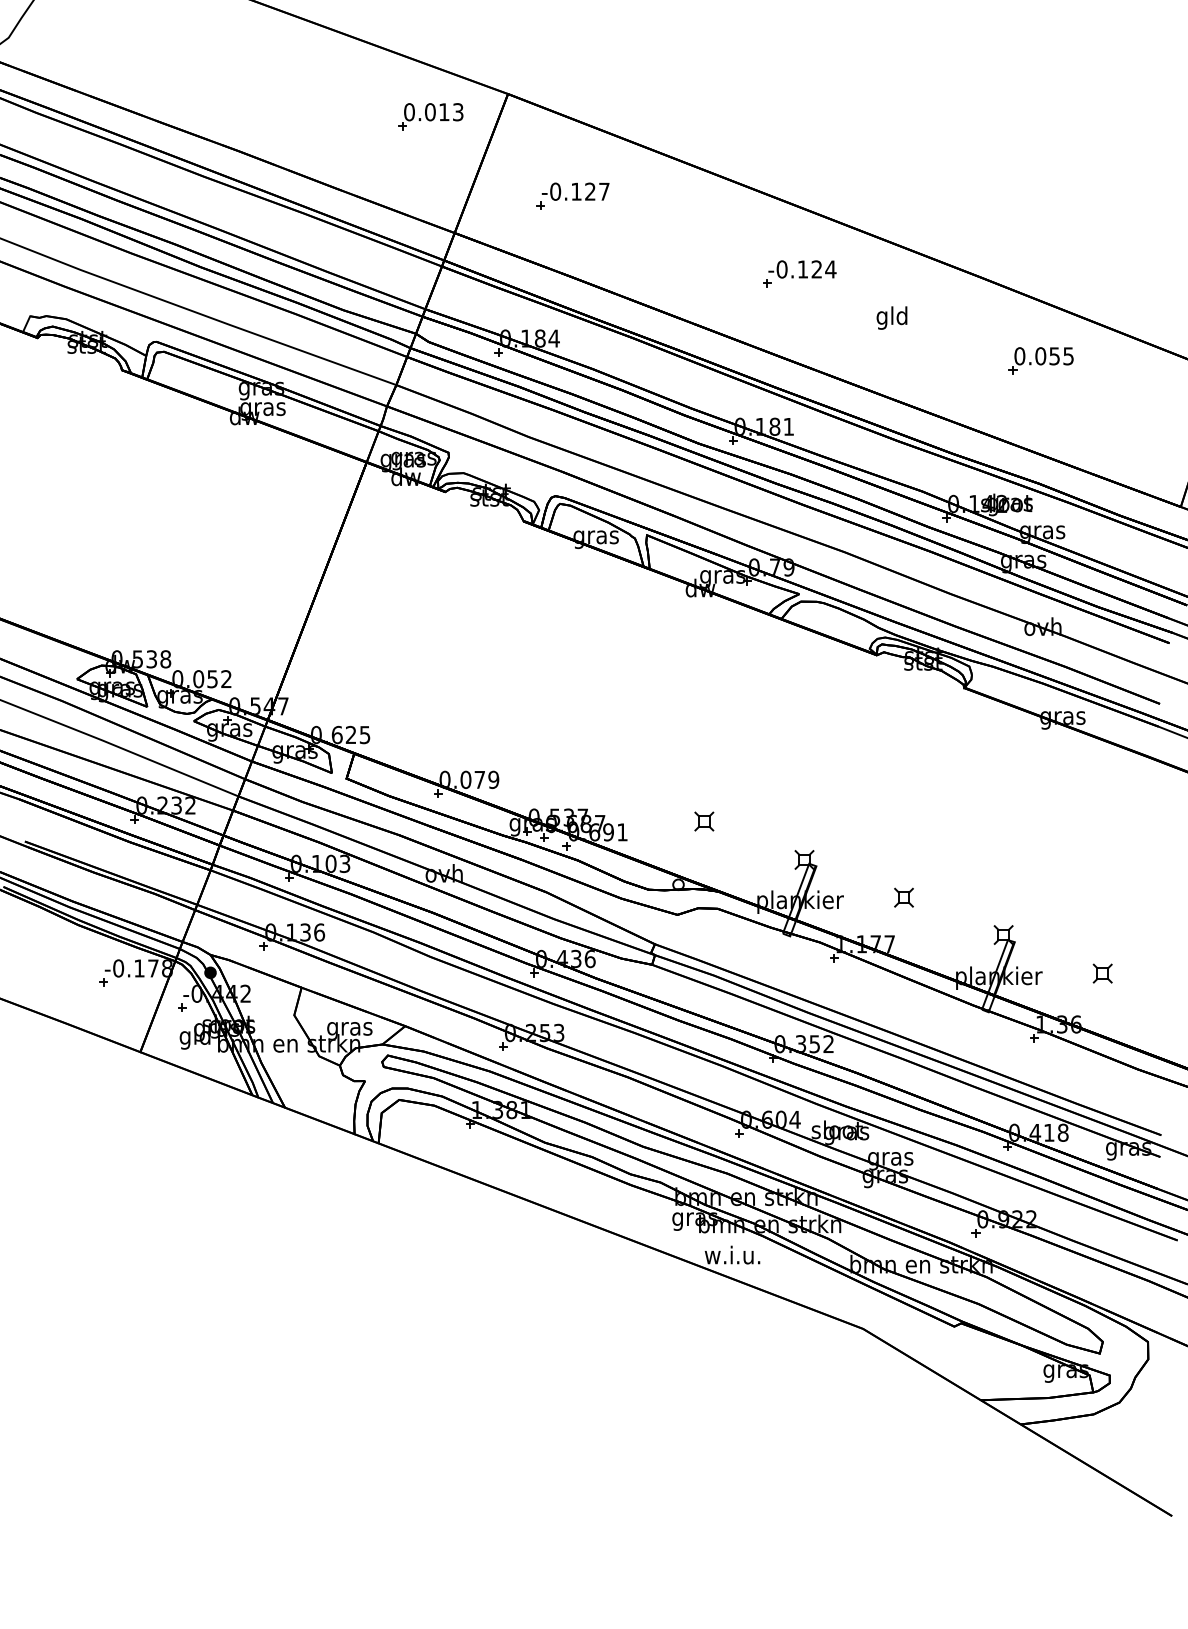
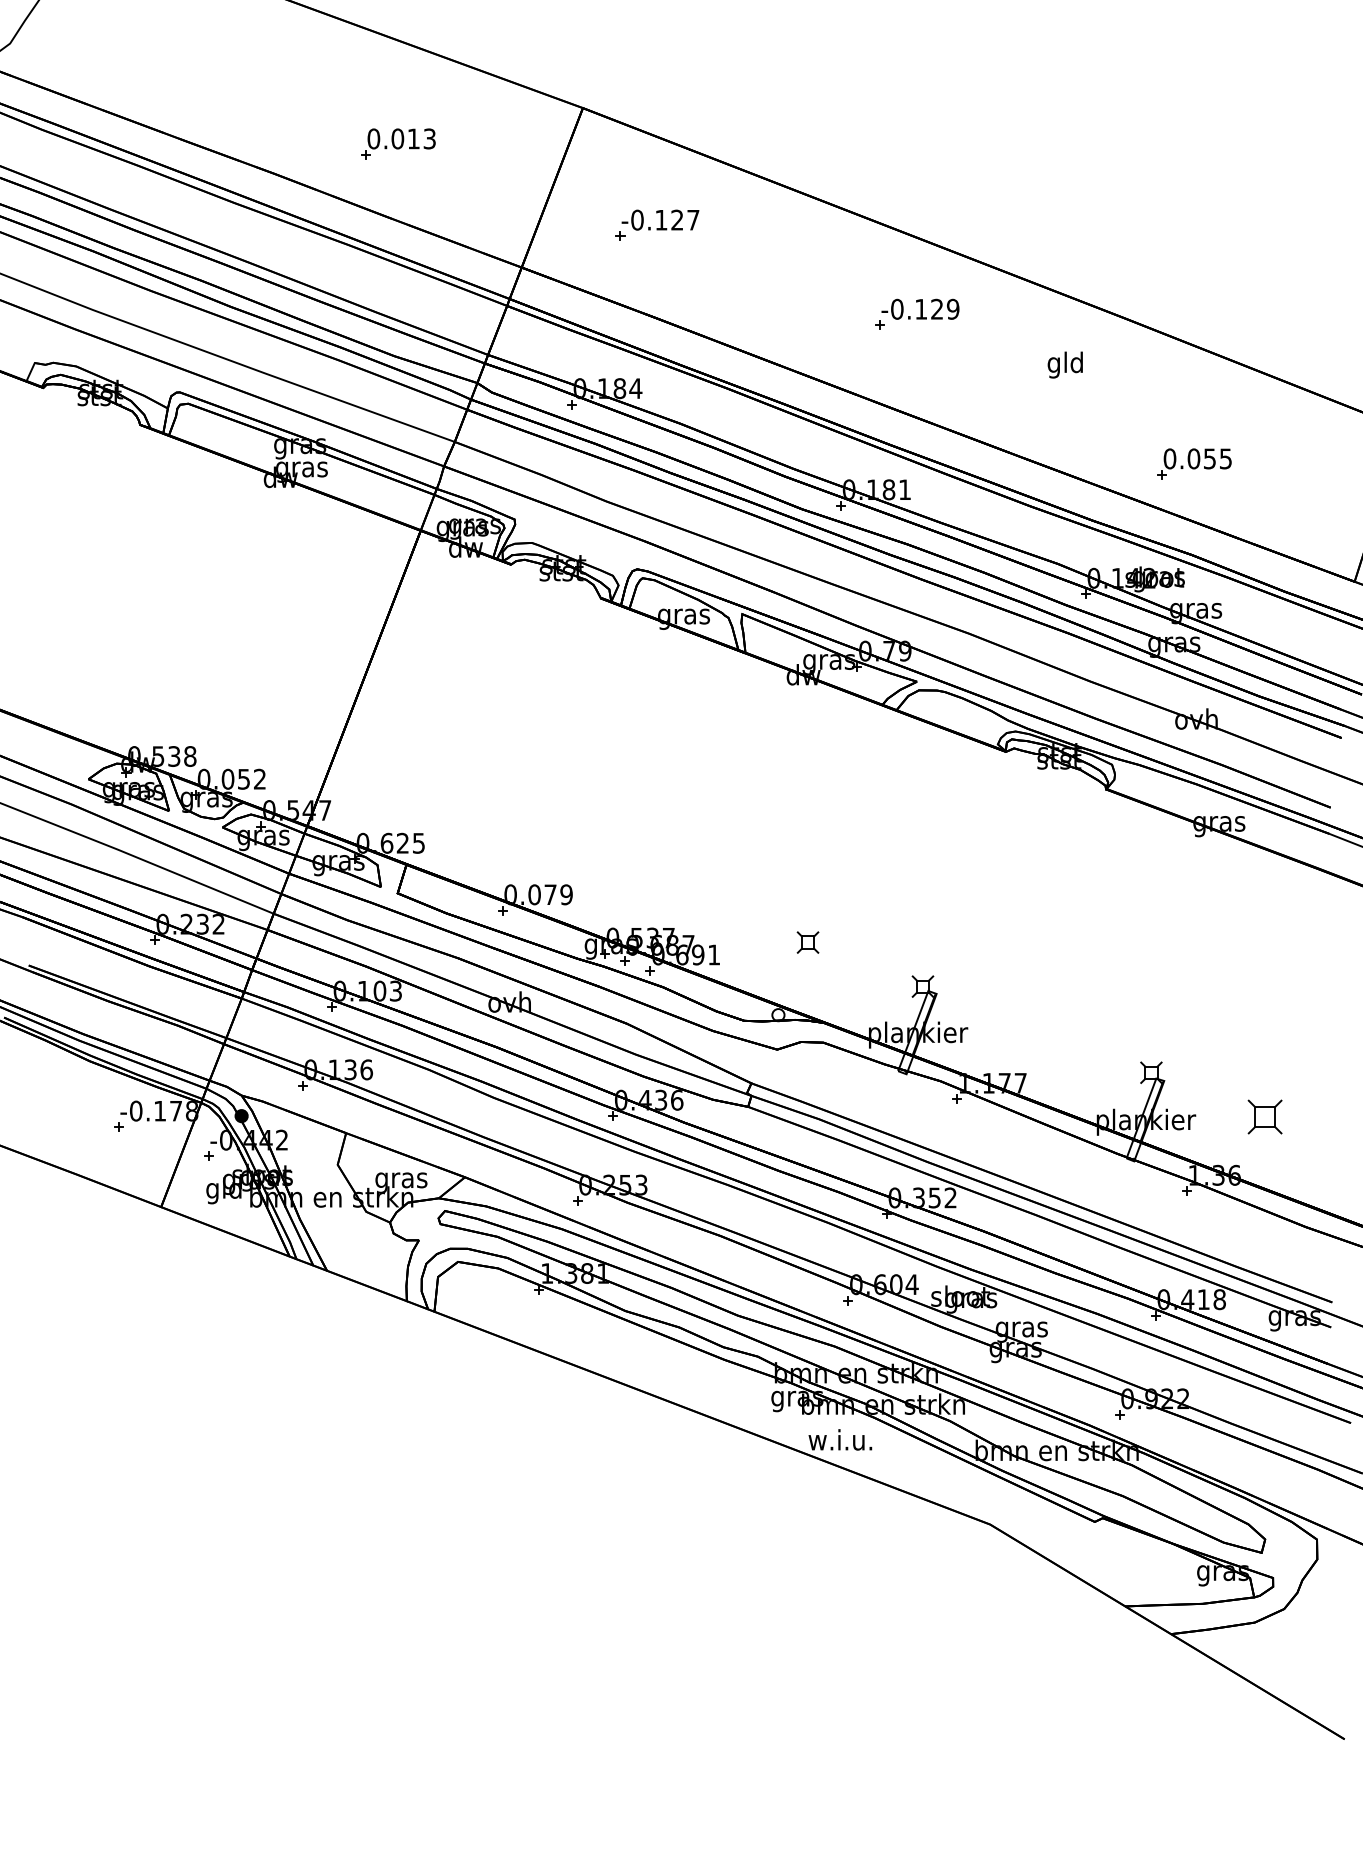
part: (430, 116) -> (398, 143), moved
text: (830, 268) -> (952, 308), -0.124 -> -0.129
text: (891, 317) -> (1064, 364), moved
part: (1041, 360) -> (1194, 463), moved
part: (903, 897) -> (1036, 1029), removed
part: (1102, 973) -> (1264, 1116), size x1.6

